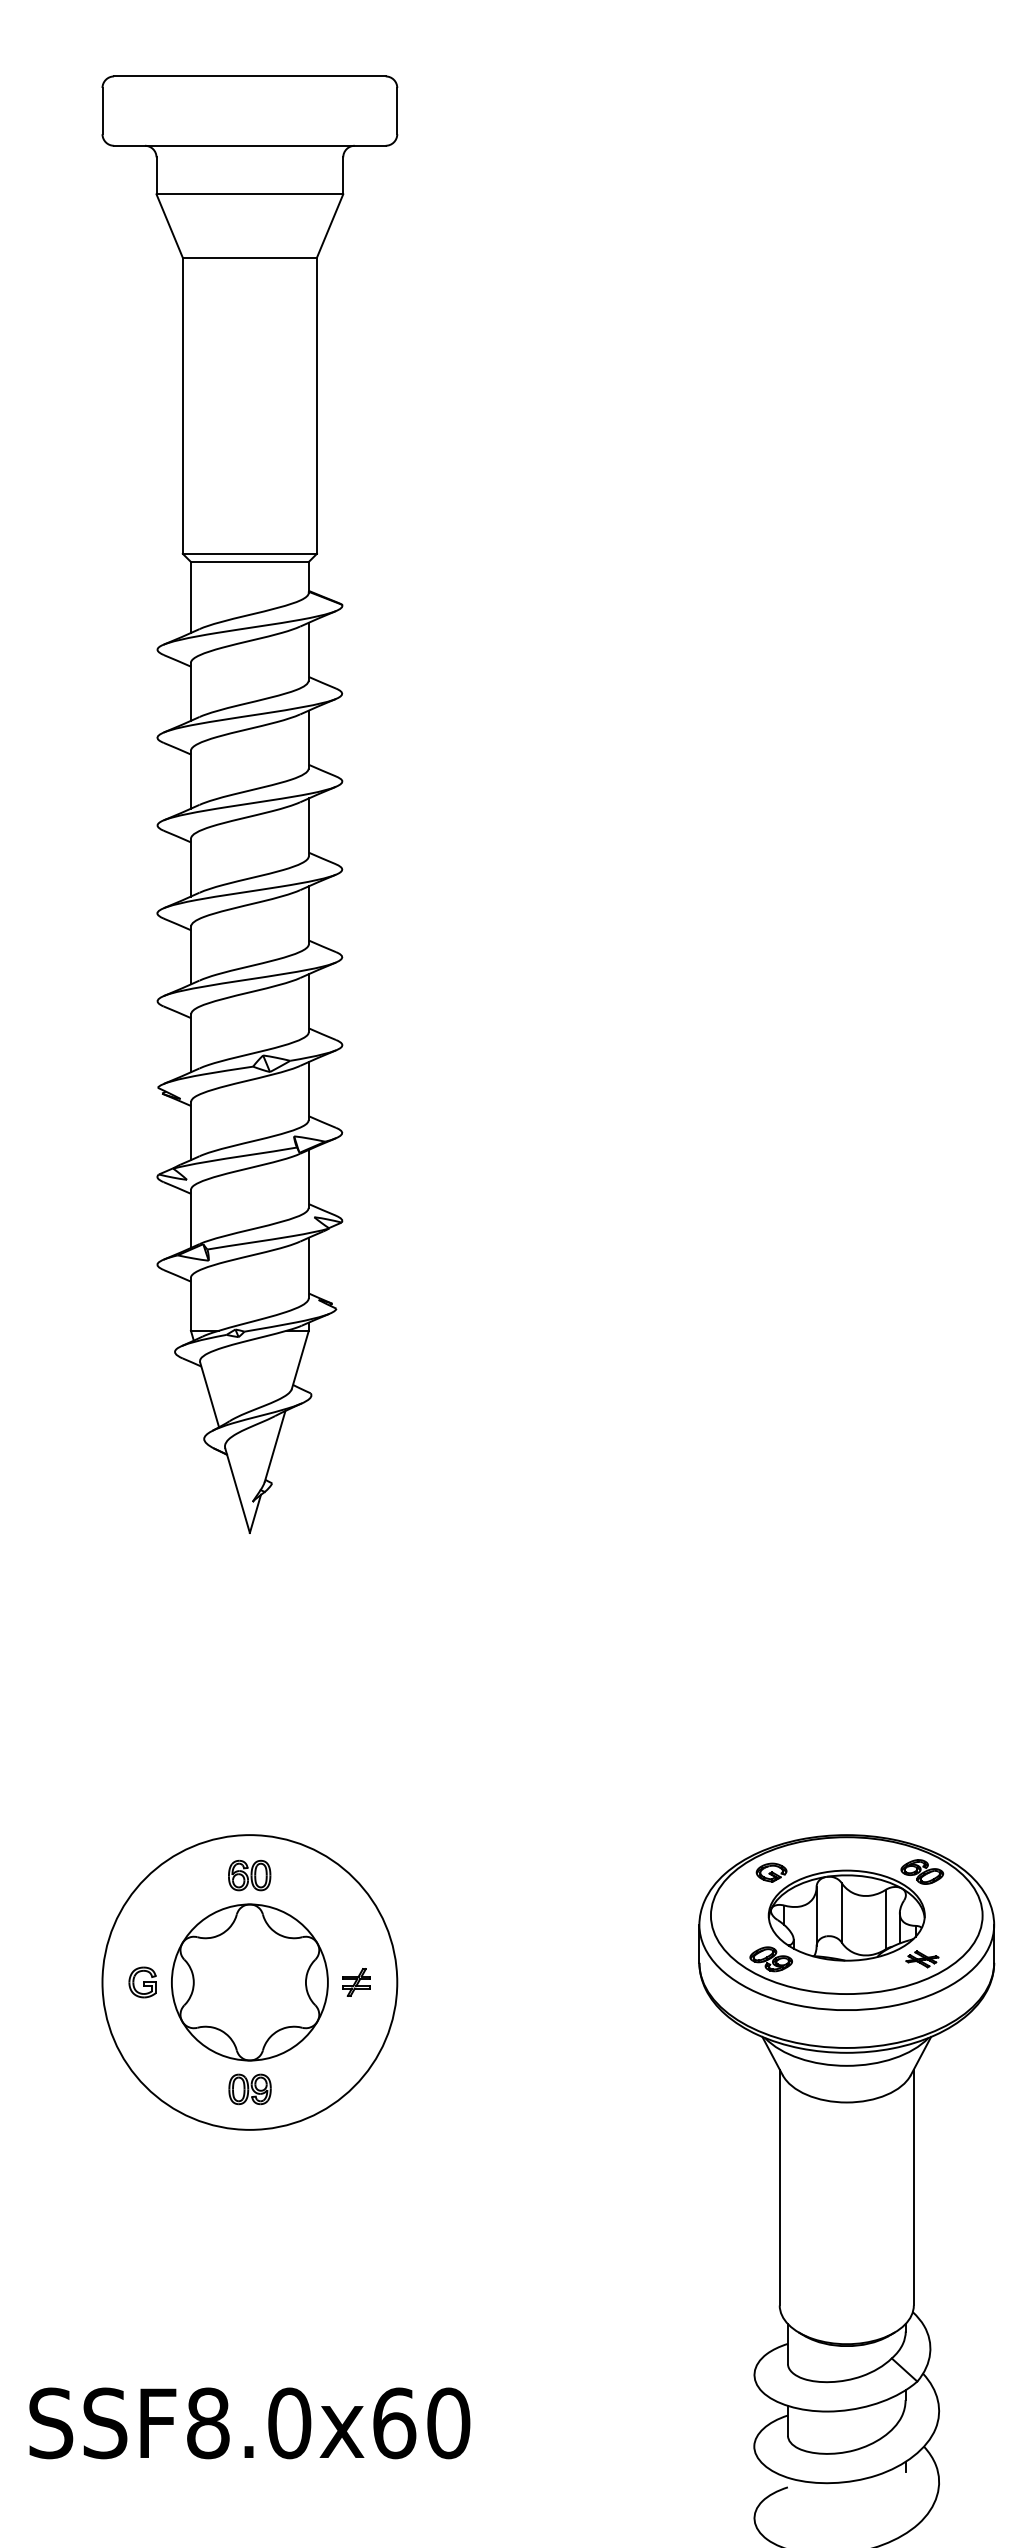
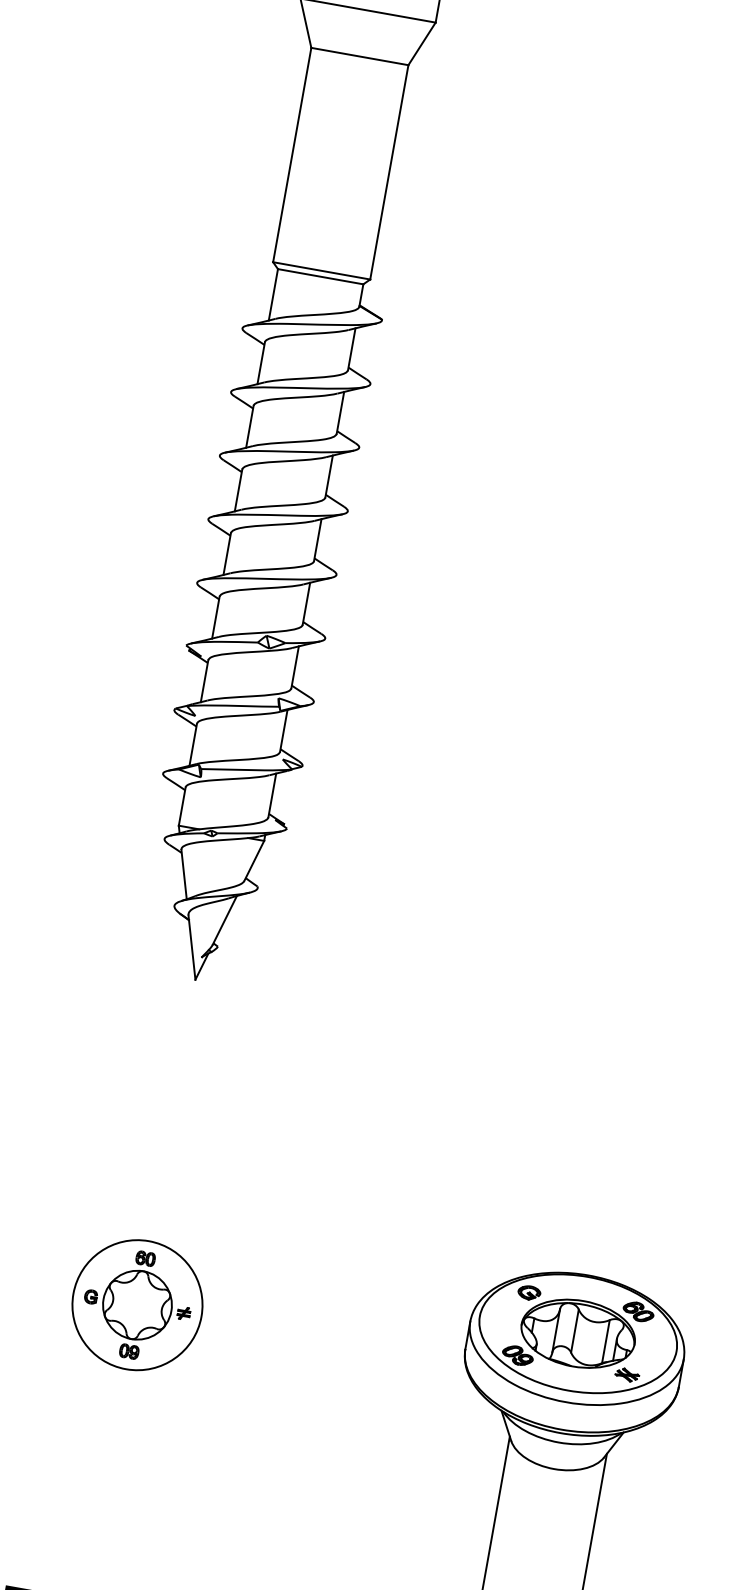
part: (249, 1982) -> (137, 1305), size x0.6

